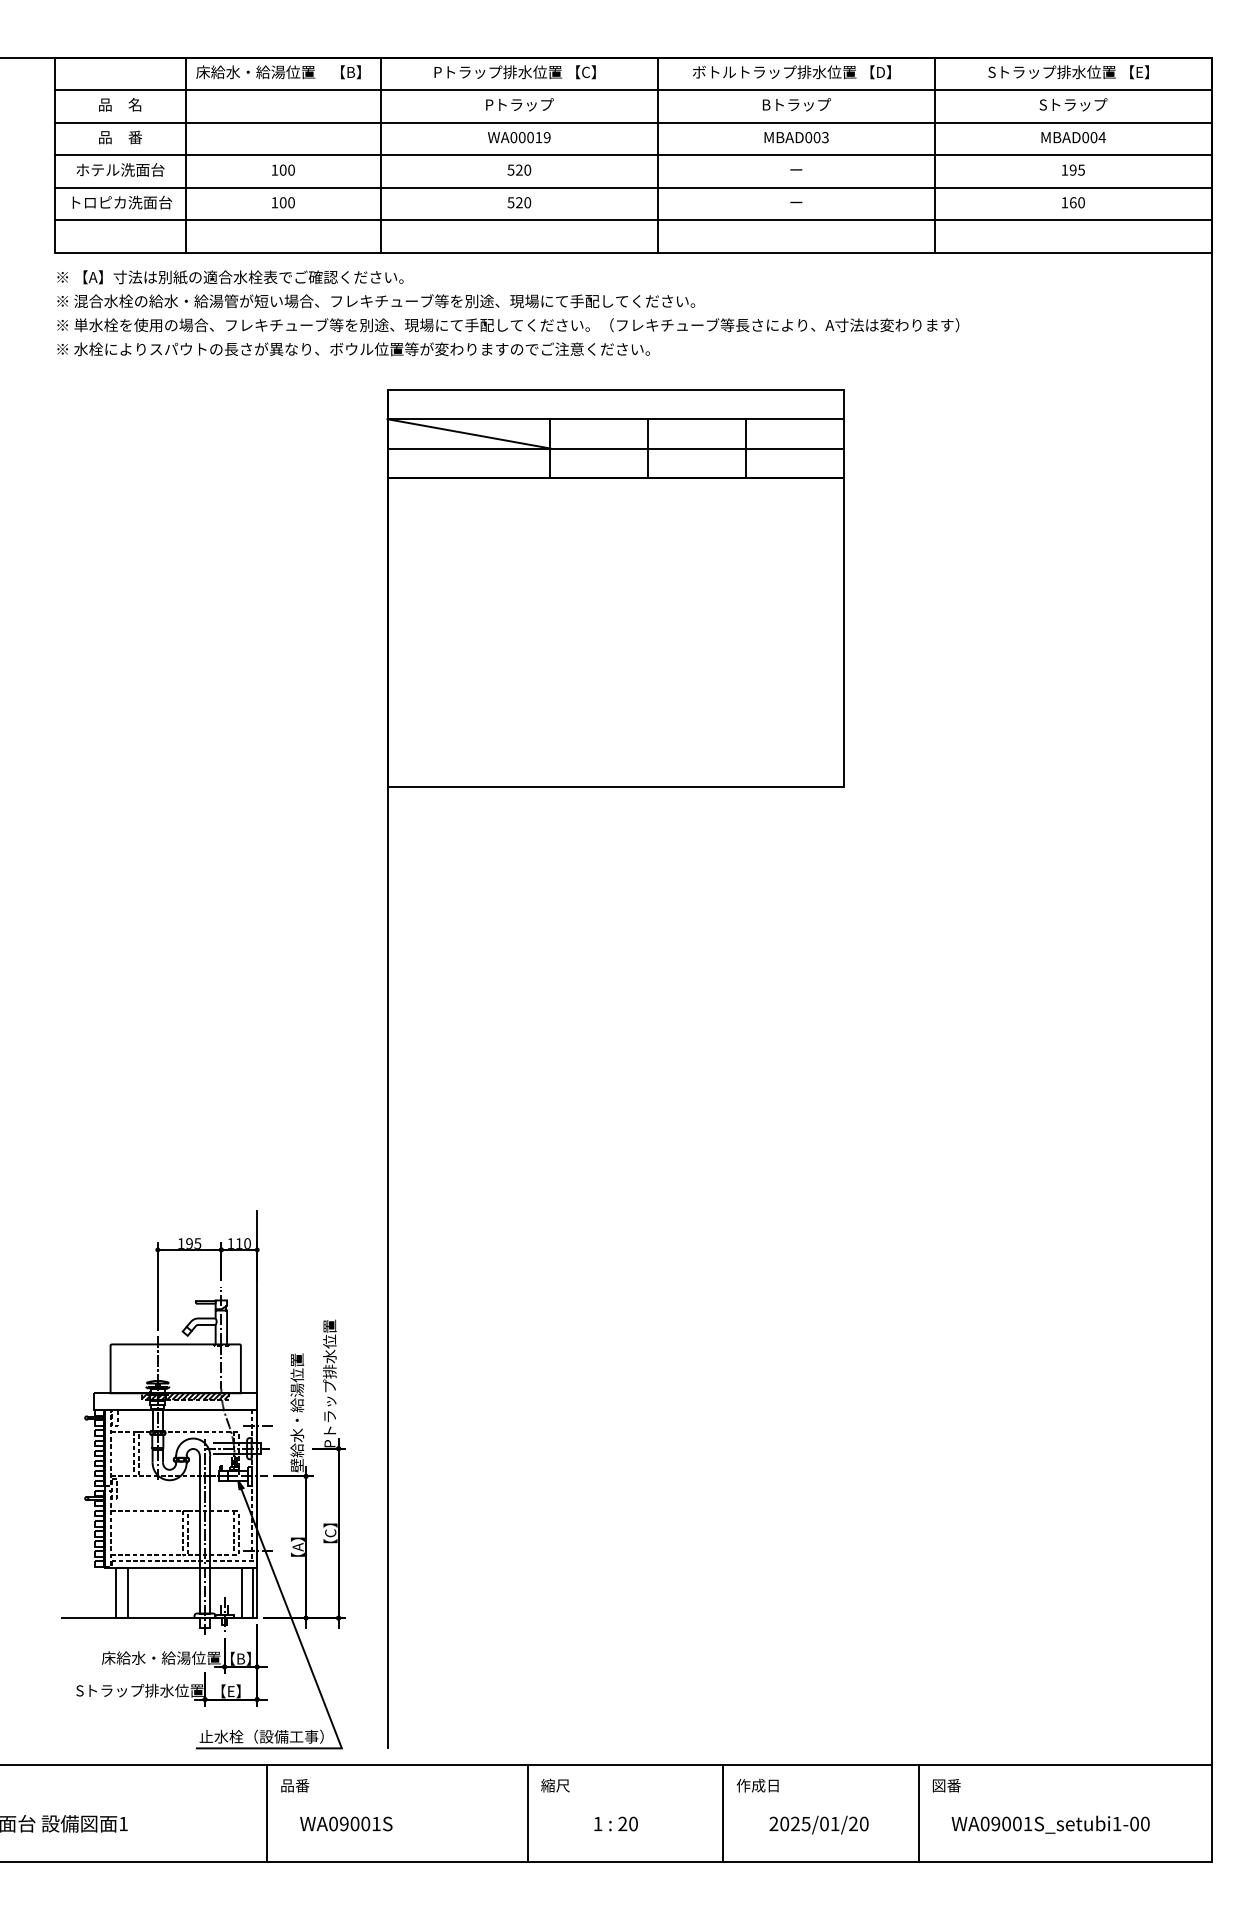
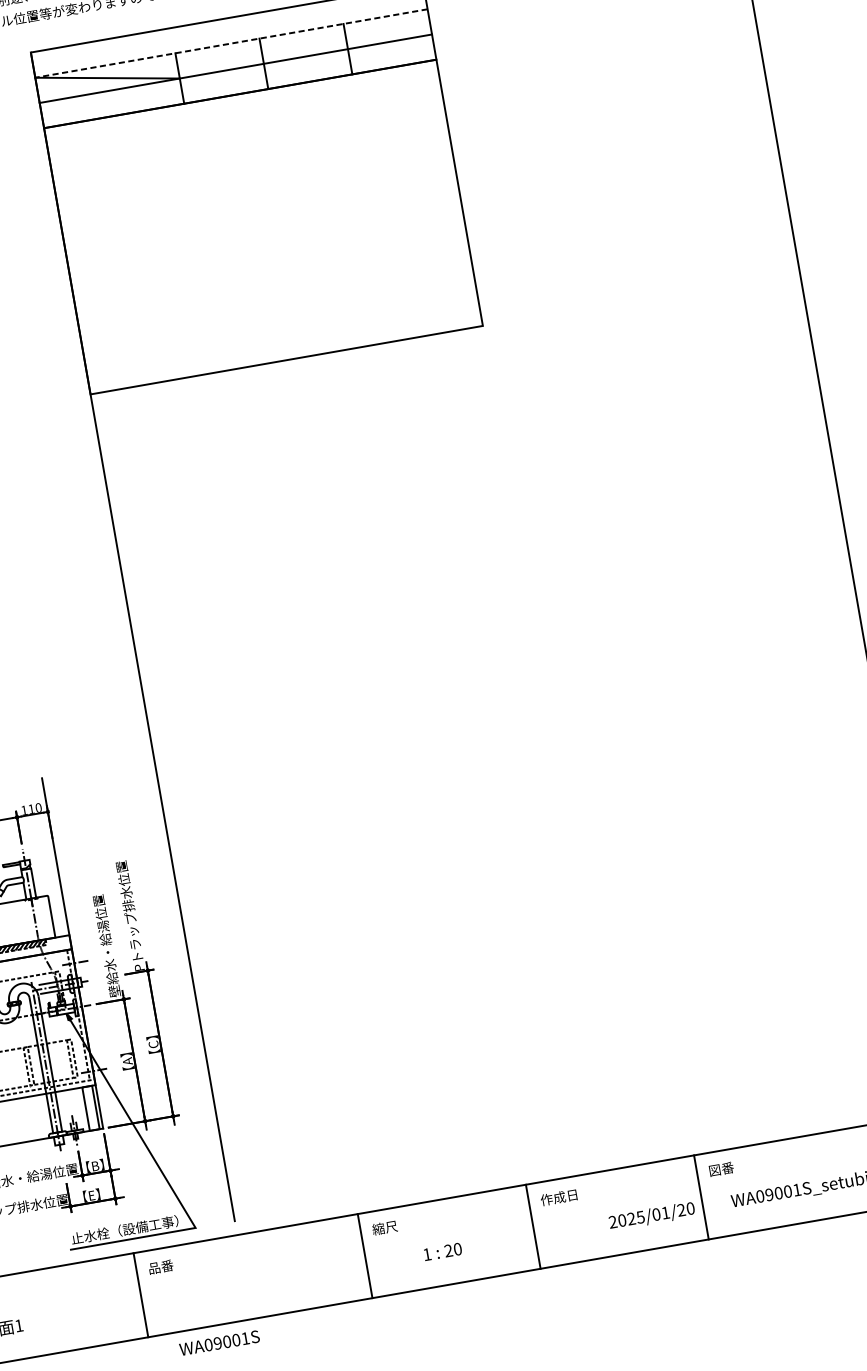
line: (615, 419) -> (231, 43), solid -> dashed
text: (346, 1823) -> (219, 1342), moved
text: (818, 1824) -> (651, 1215), moved

